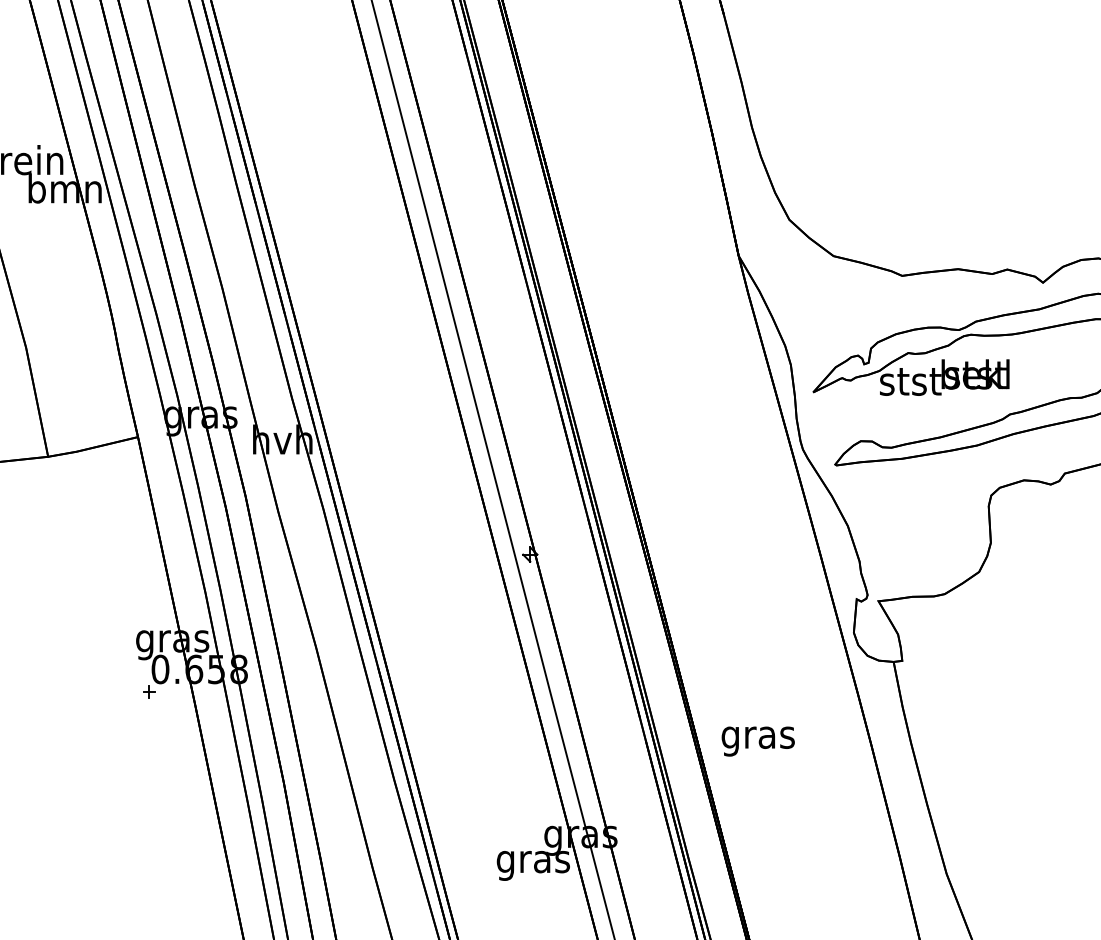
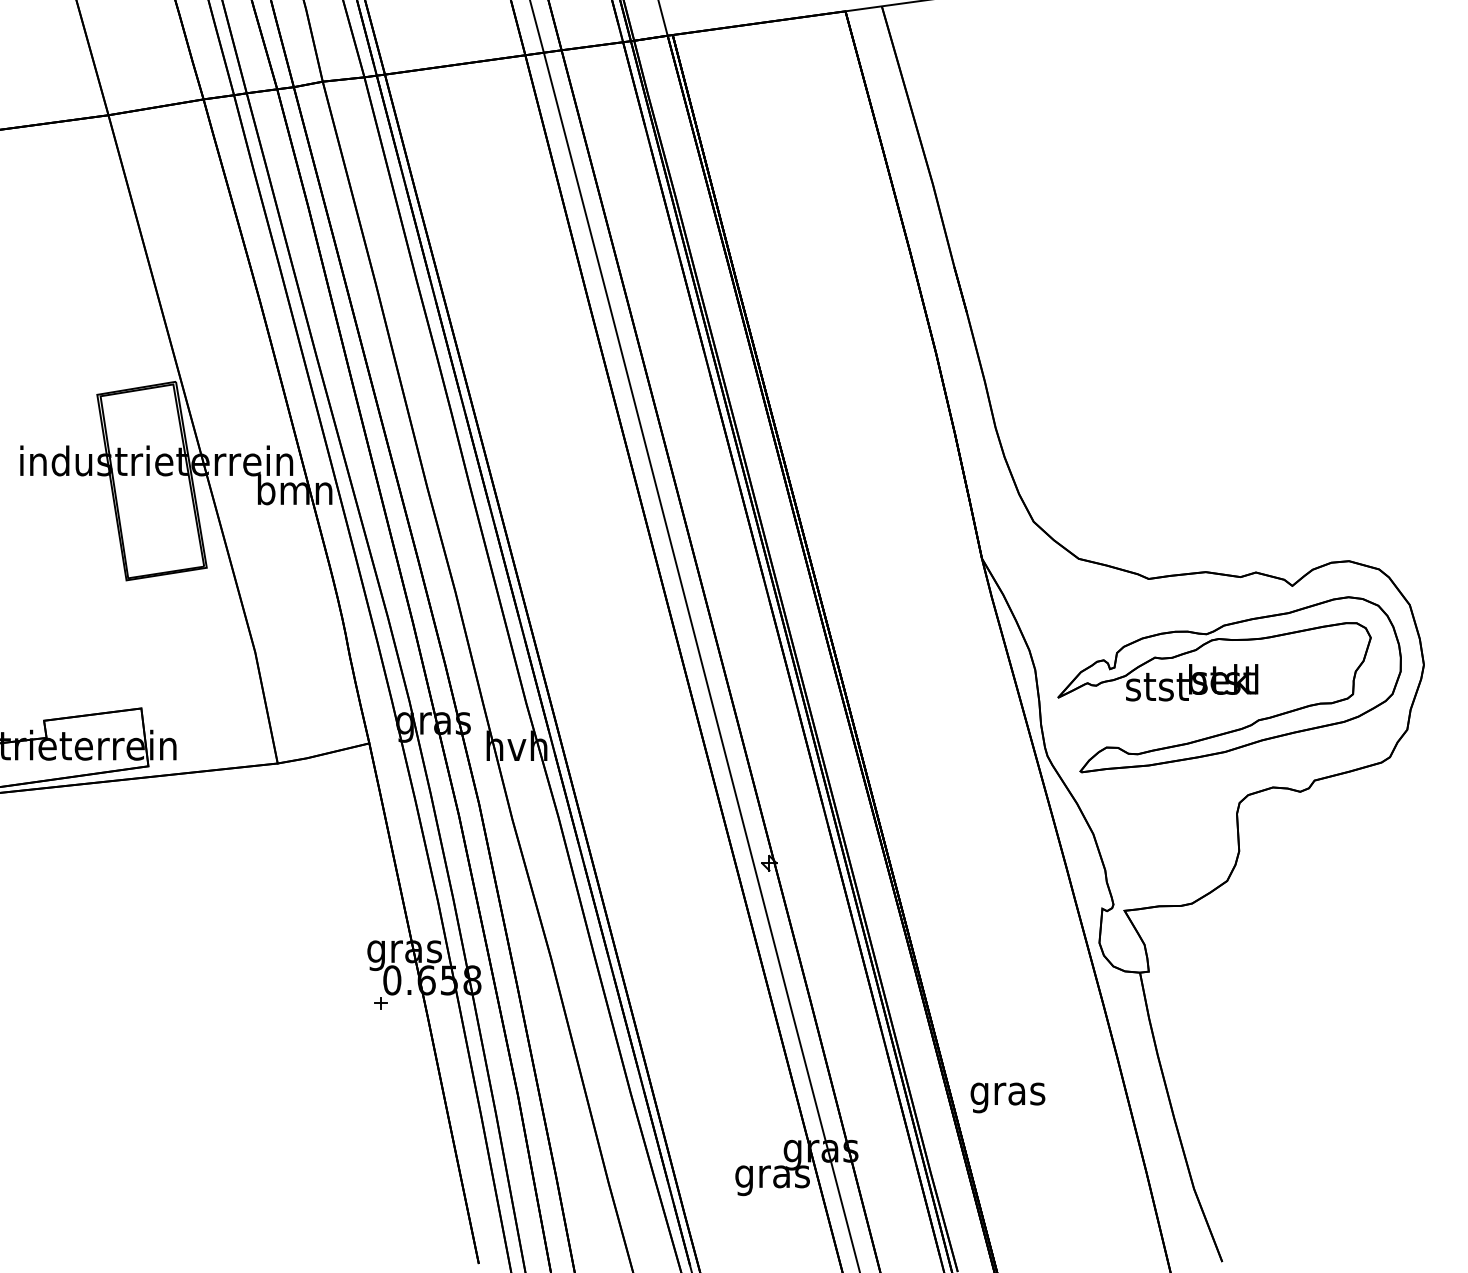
text: (757, 741) -> (1007, 1097), moved

